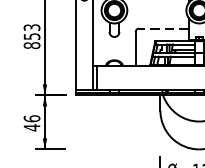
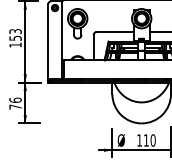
line: (164, 28) -> (115, 32), dashed -> solid
text: (31, 44) -> (15, 44), 853 -> 153
text: (31, 126) -> (15, 106), 46 -> 76

